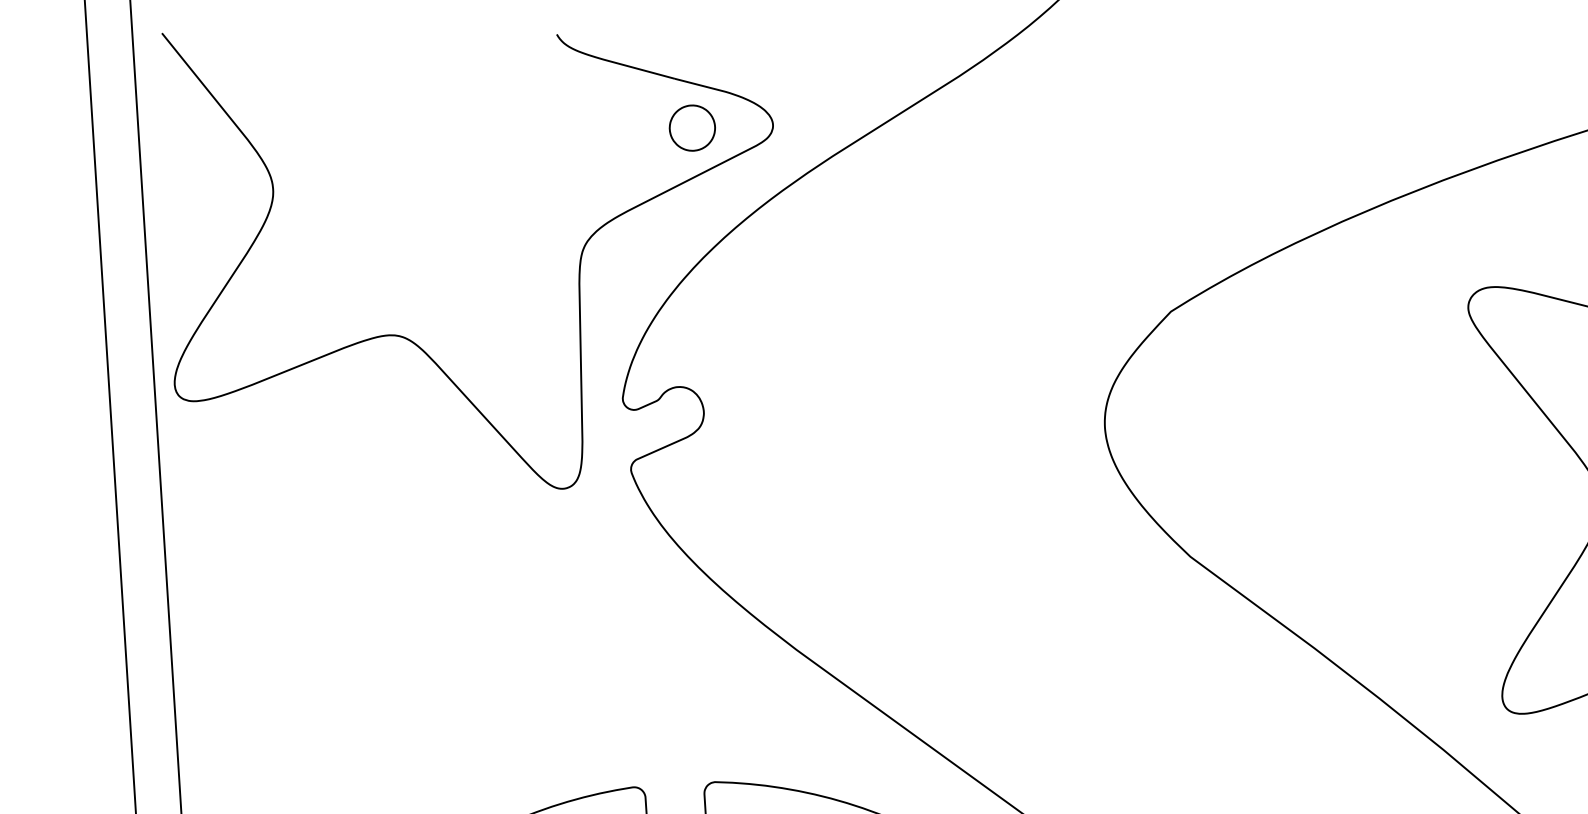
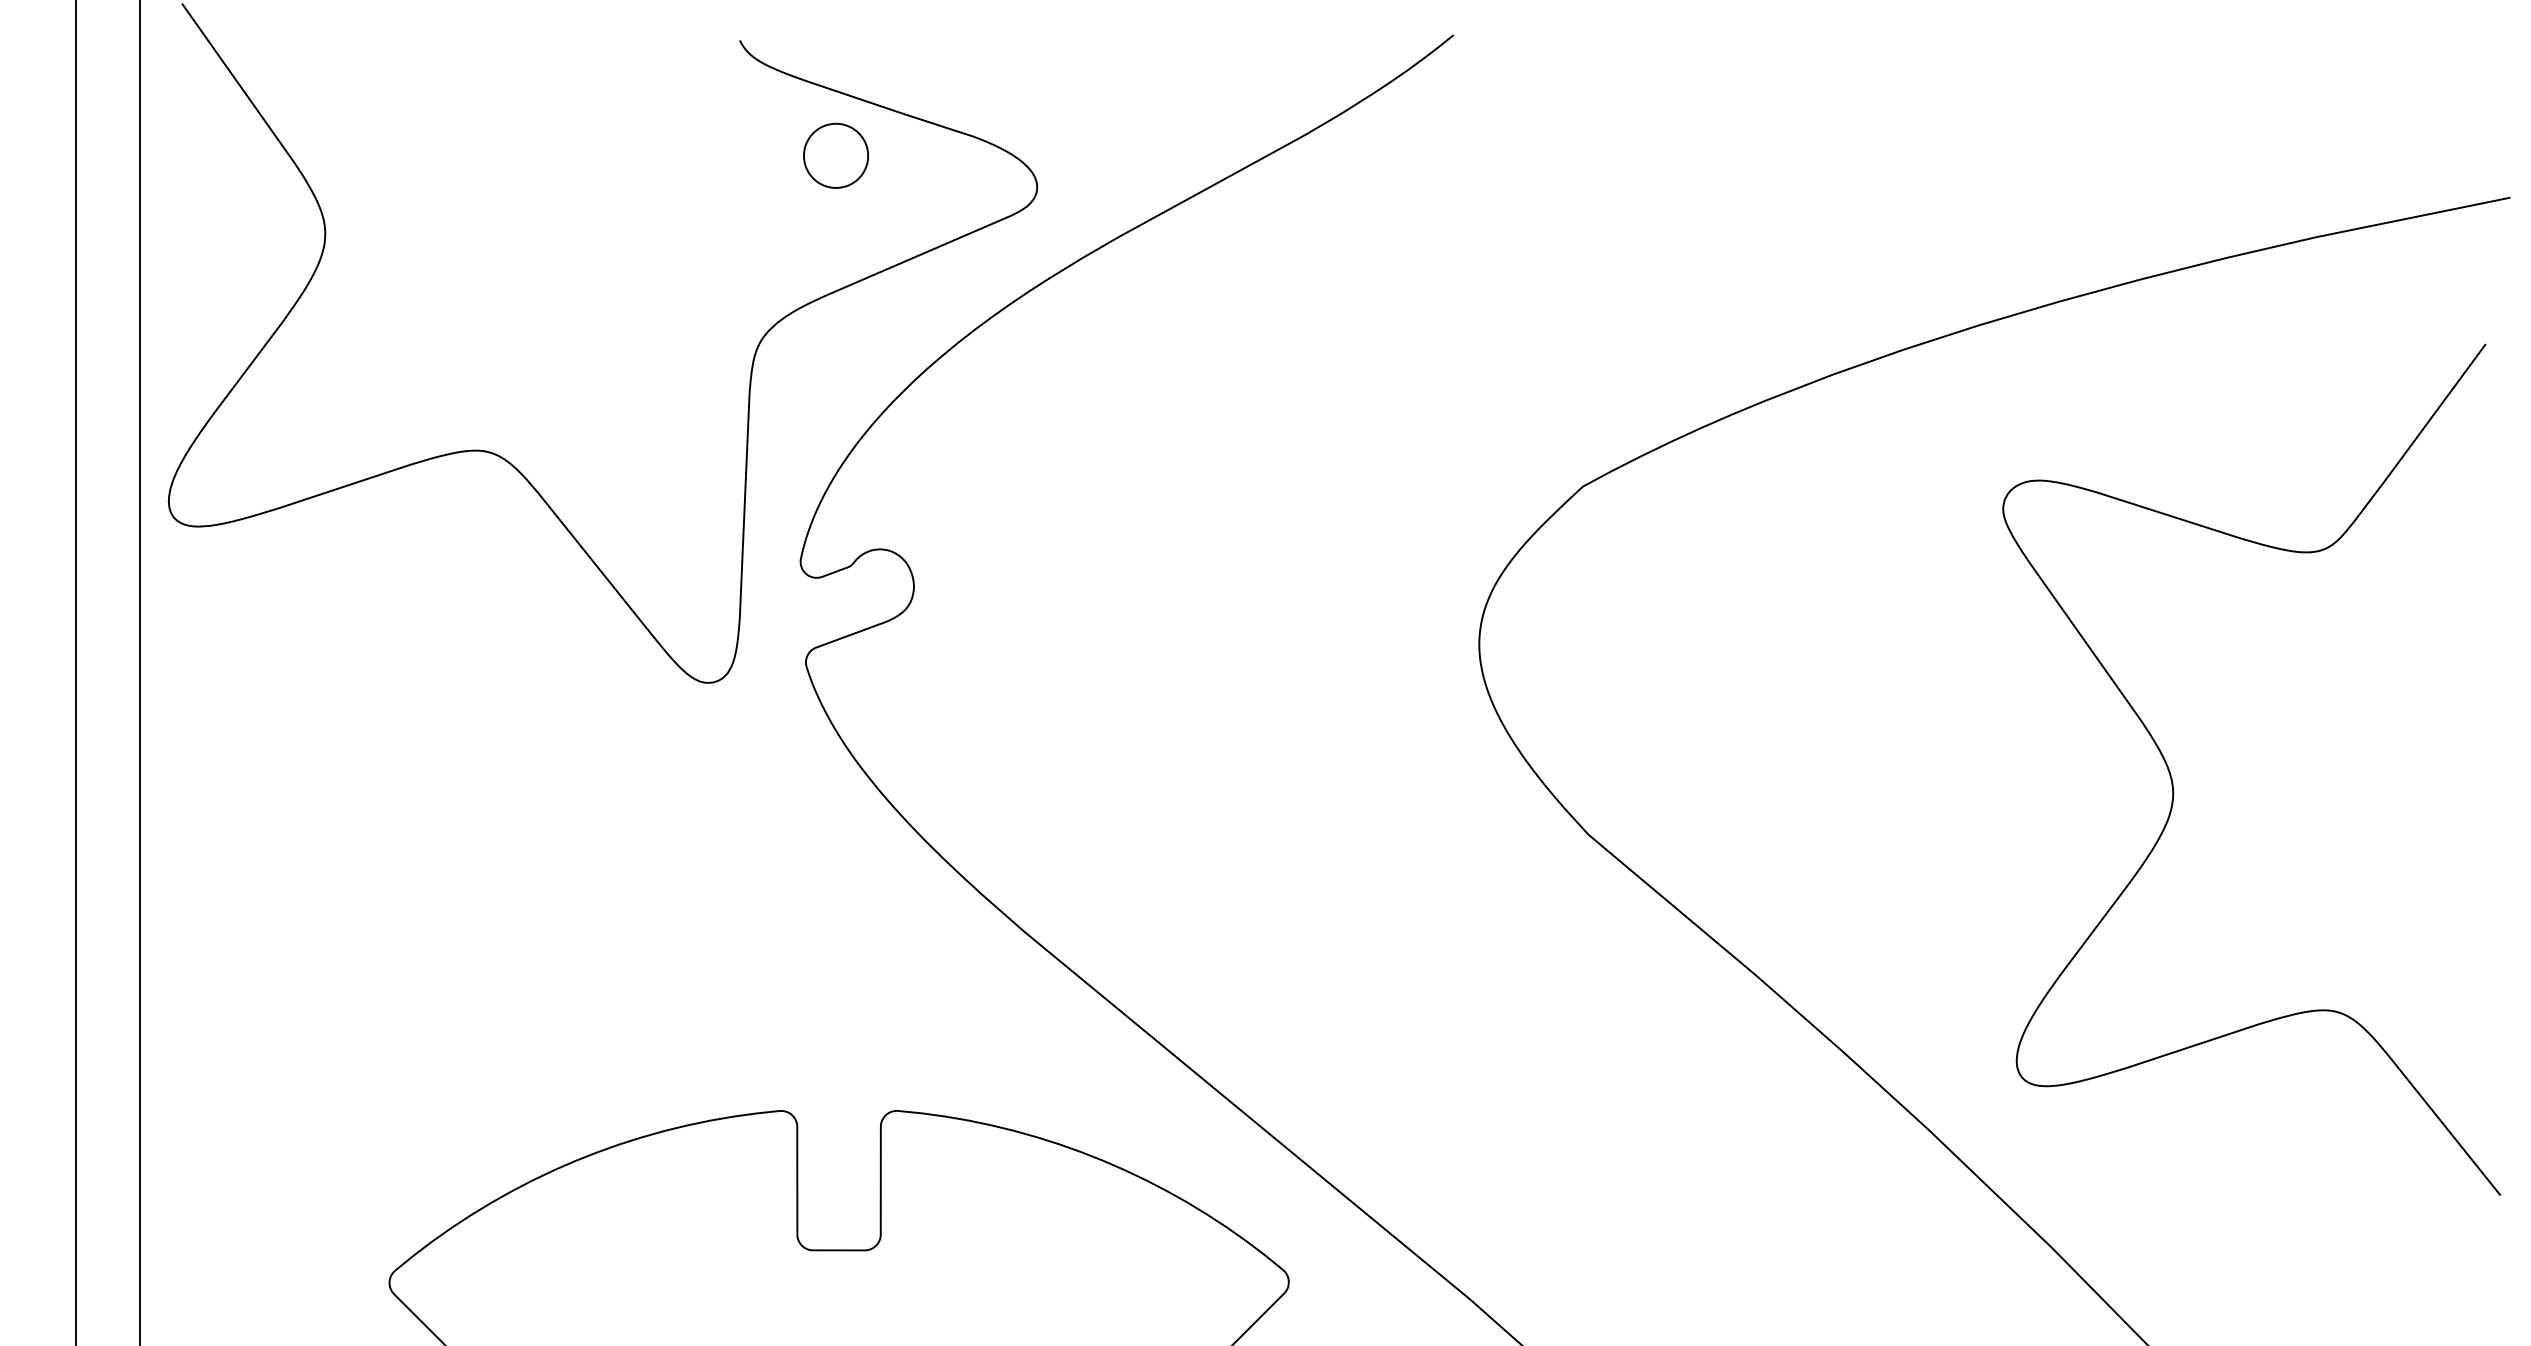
part: (692, 127) -> (836, 155), moved

